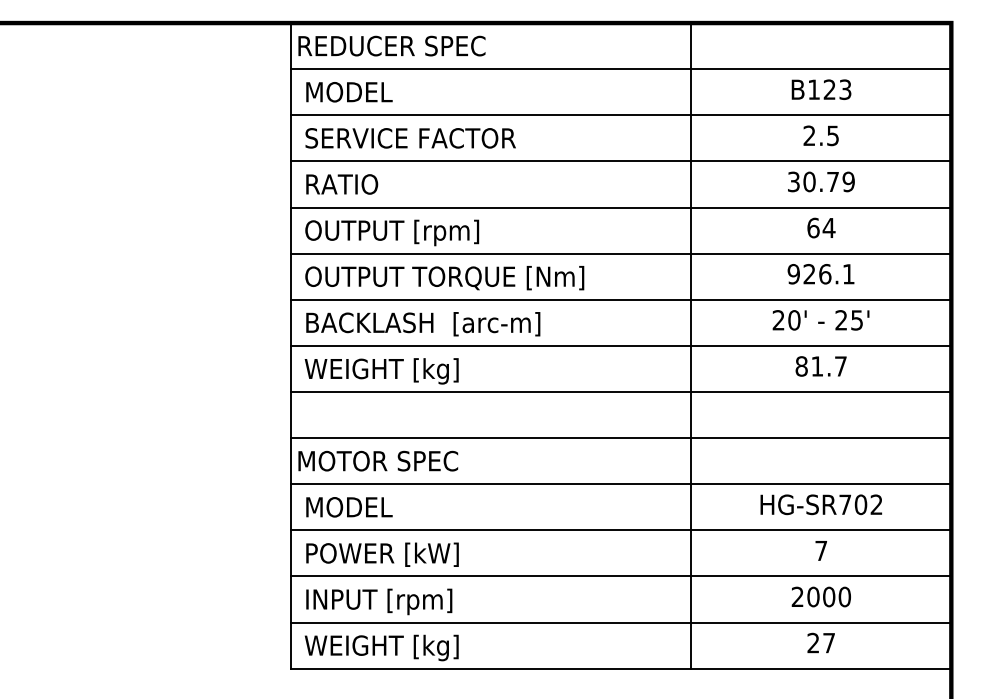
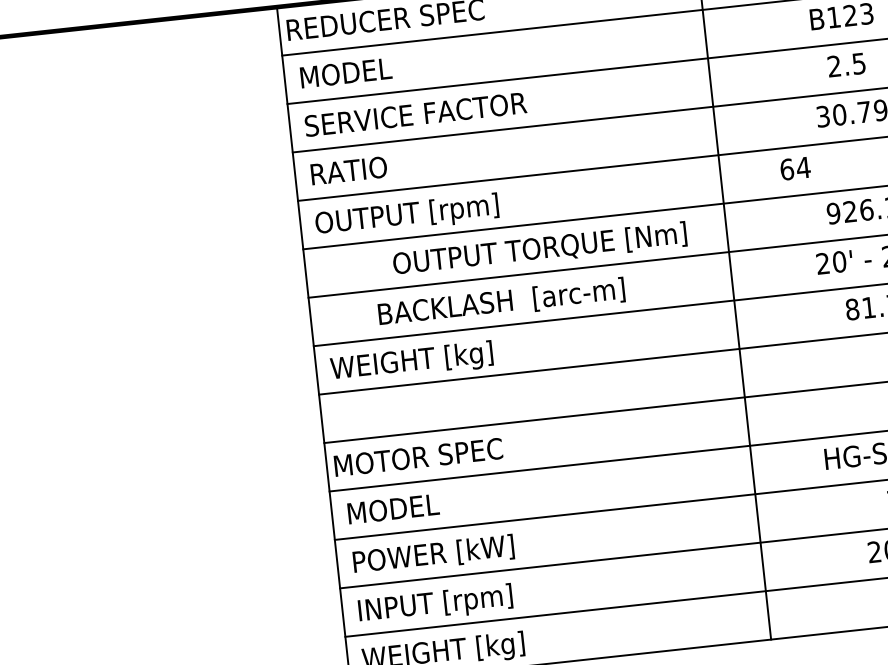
text: (821, 227) -> (795, 168), moved
text: (444, 278) -> (539, 250), moved
text: (423, 324) -> (501, 303), moved

